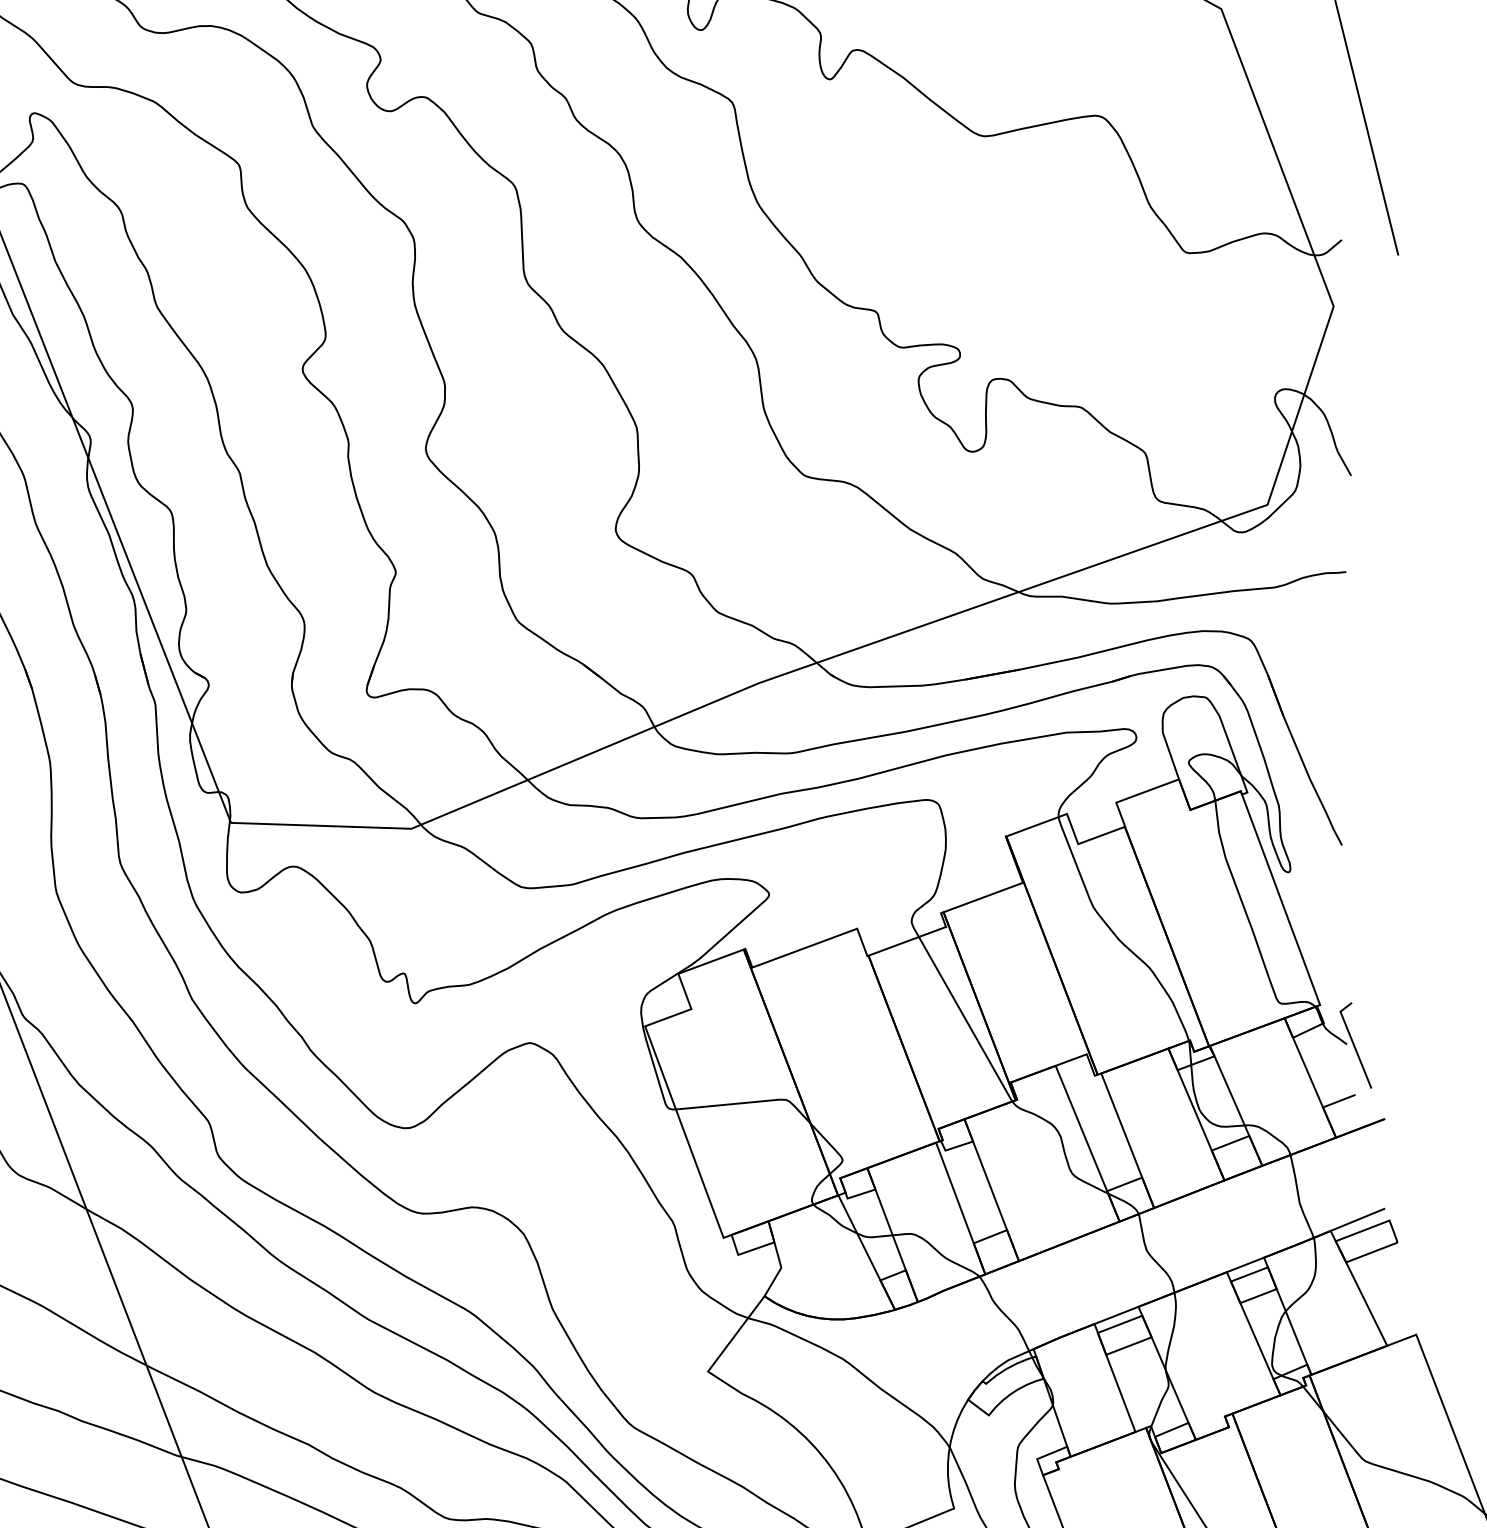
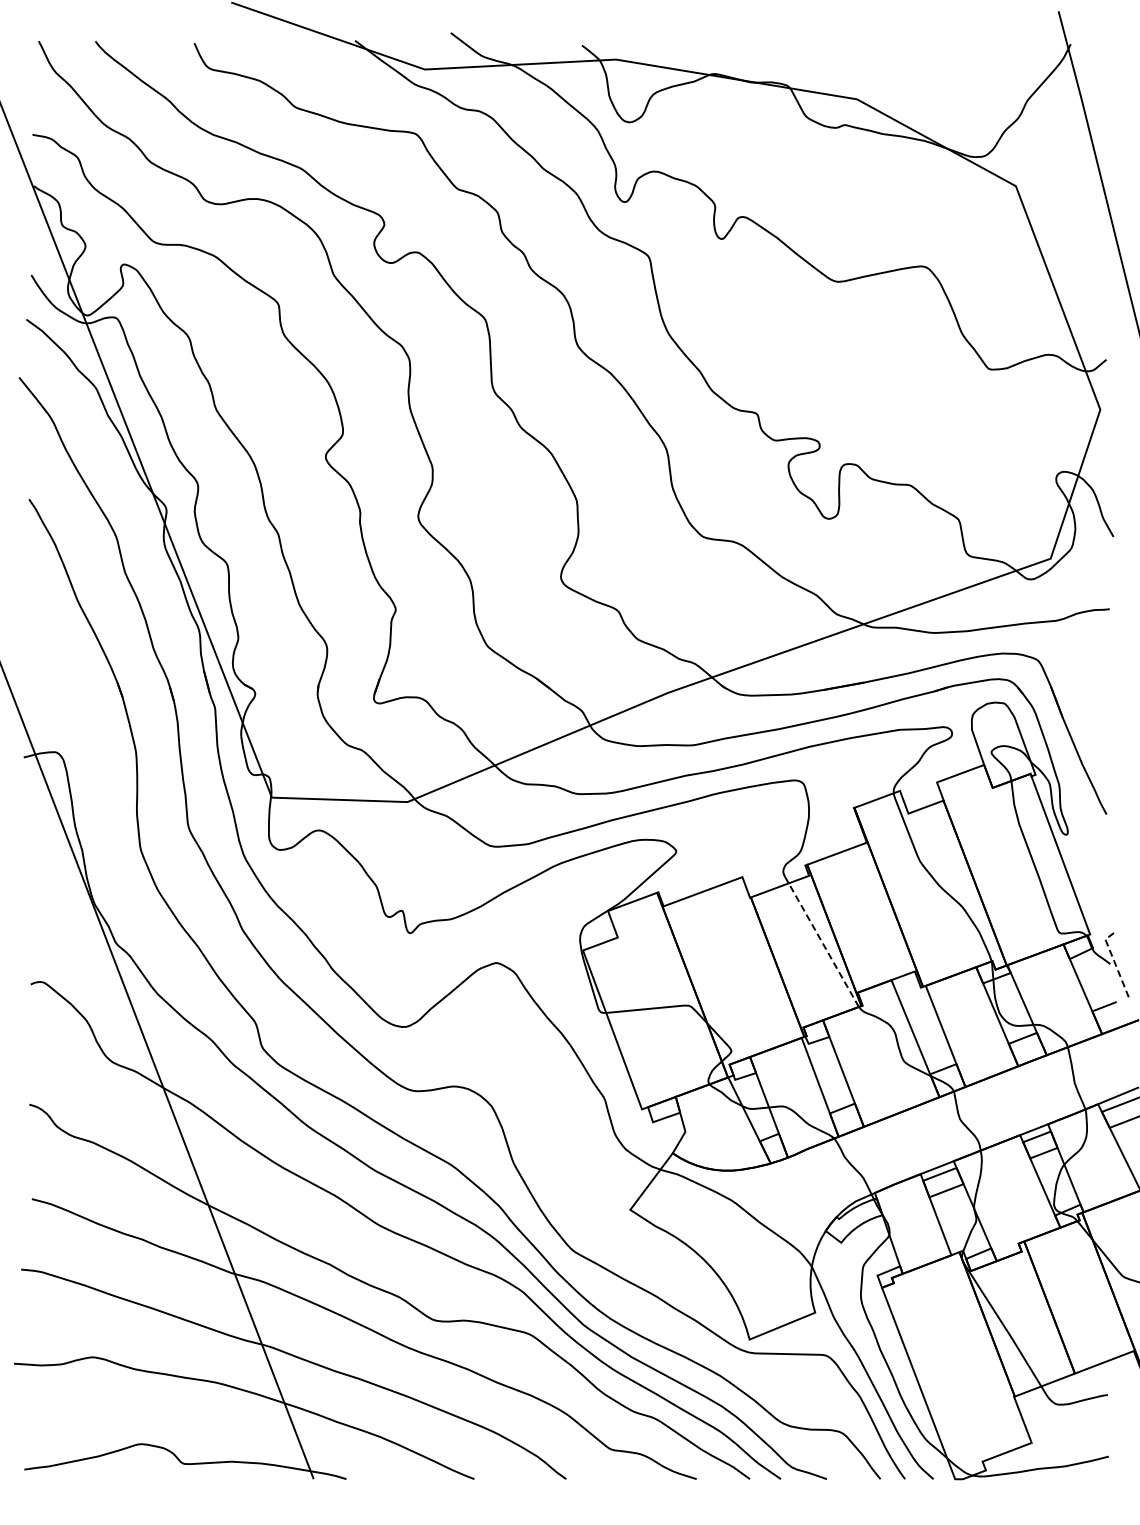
line: (965, 1018) -> (823, 944), solid -> dashed
line: (1352, 1042) -> (1114, 962), solid -> dashed

